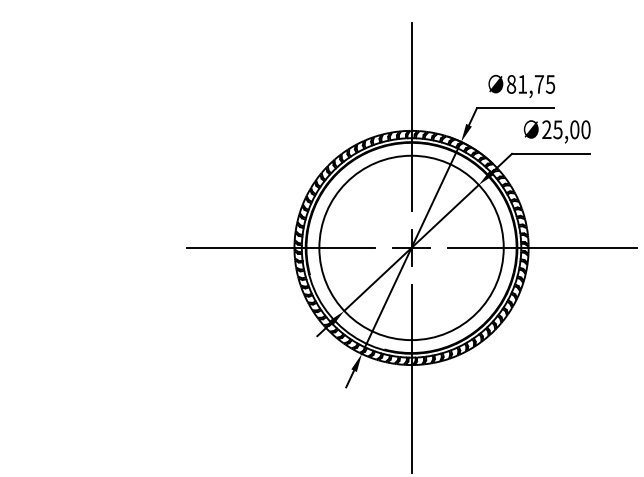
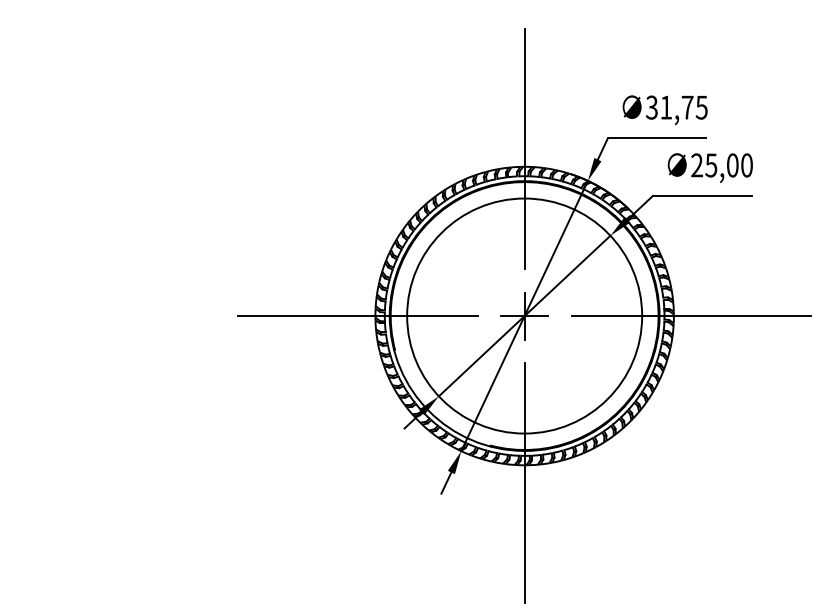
text: (511, 84) -> (652, 107), 81,75 -> 31,75

